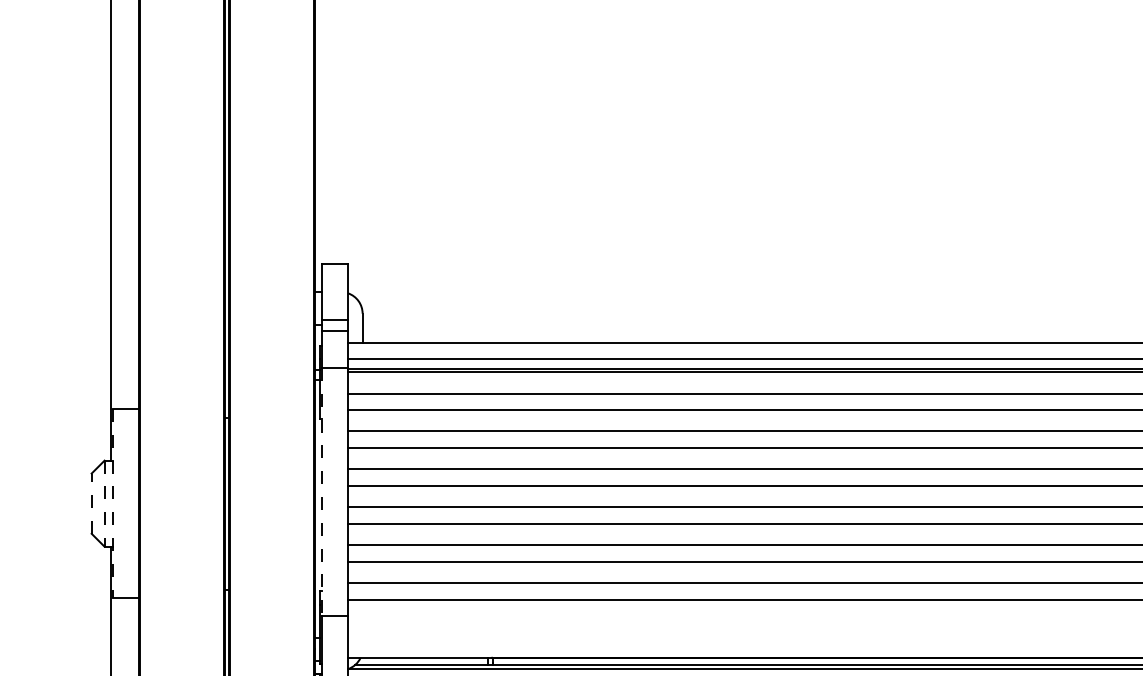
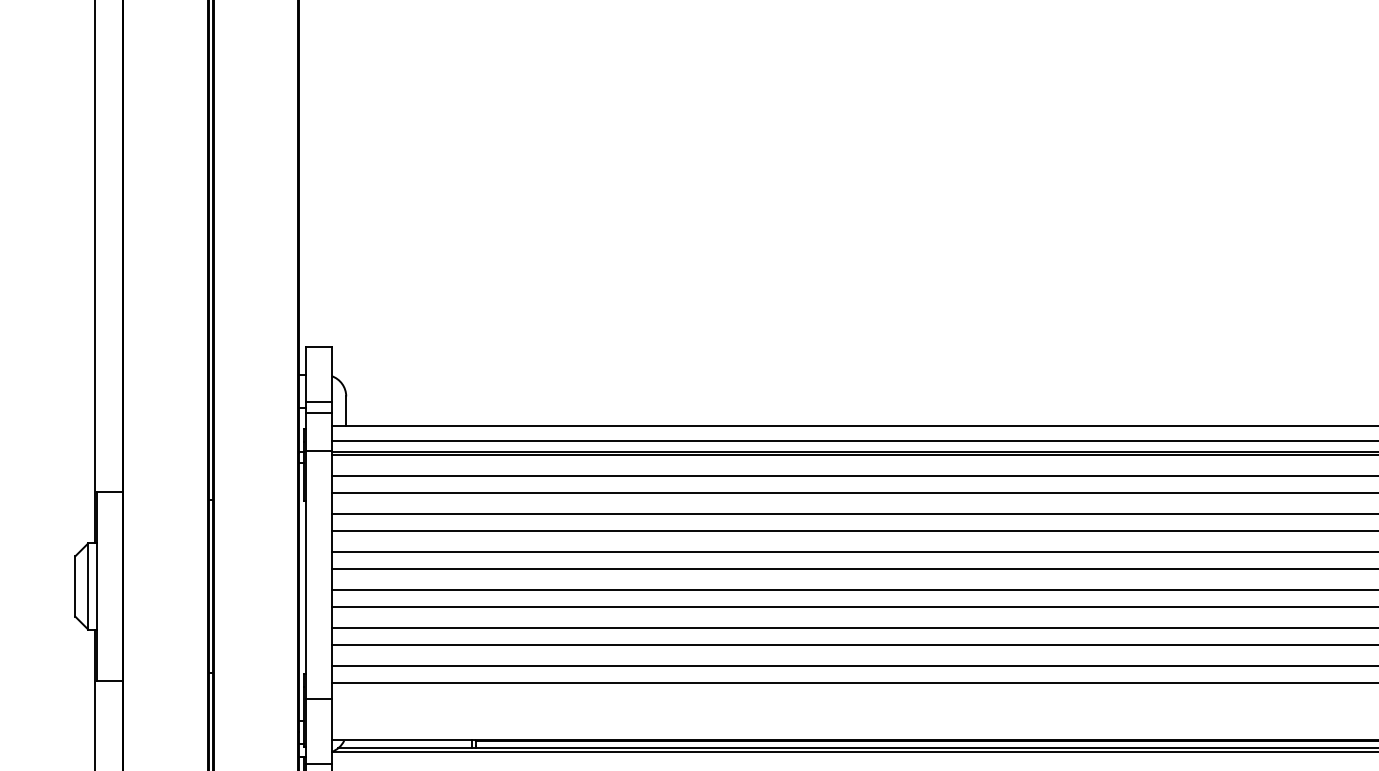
line: (321, 491) -> (305, 574), dashed -> solid
line: (91, 503) -> (75, 586), dashed -> solid
line: (104, 503) -> (88, 586), dashed -> solid
line: (112, 503) -> (96, 586), dashed -> solid

